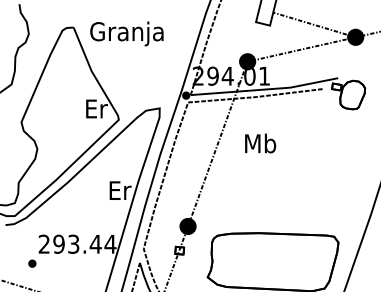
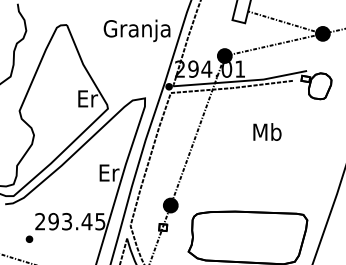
text: (126, 33) -> (136, 30), moved
text: (260, 143) -> (267, 132), moved
text: (110, 244) -> (100, 221), 293.44 -> 293.45

